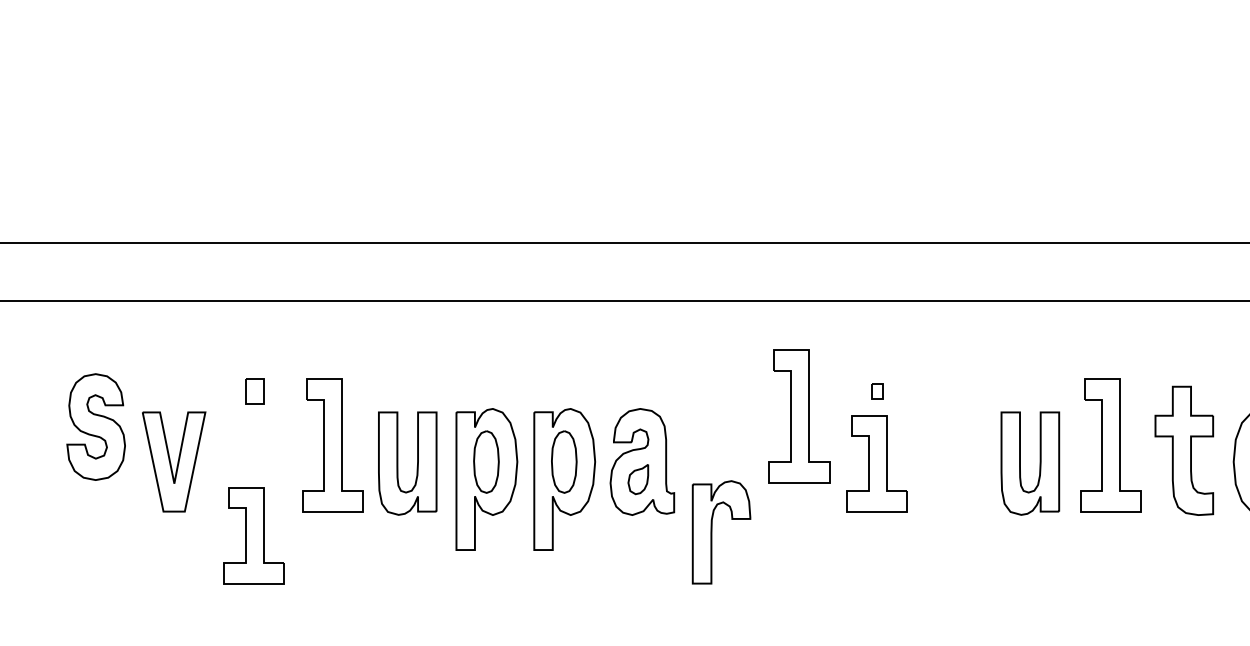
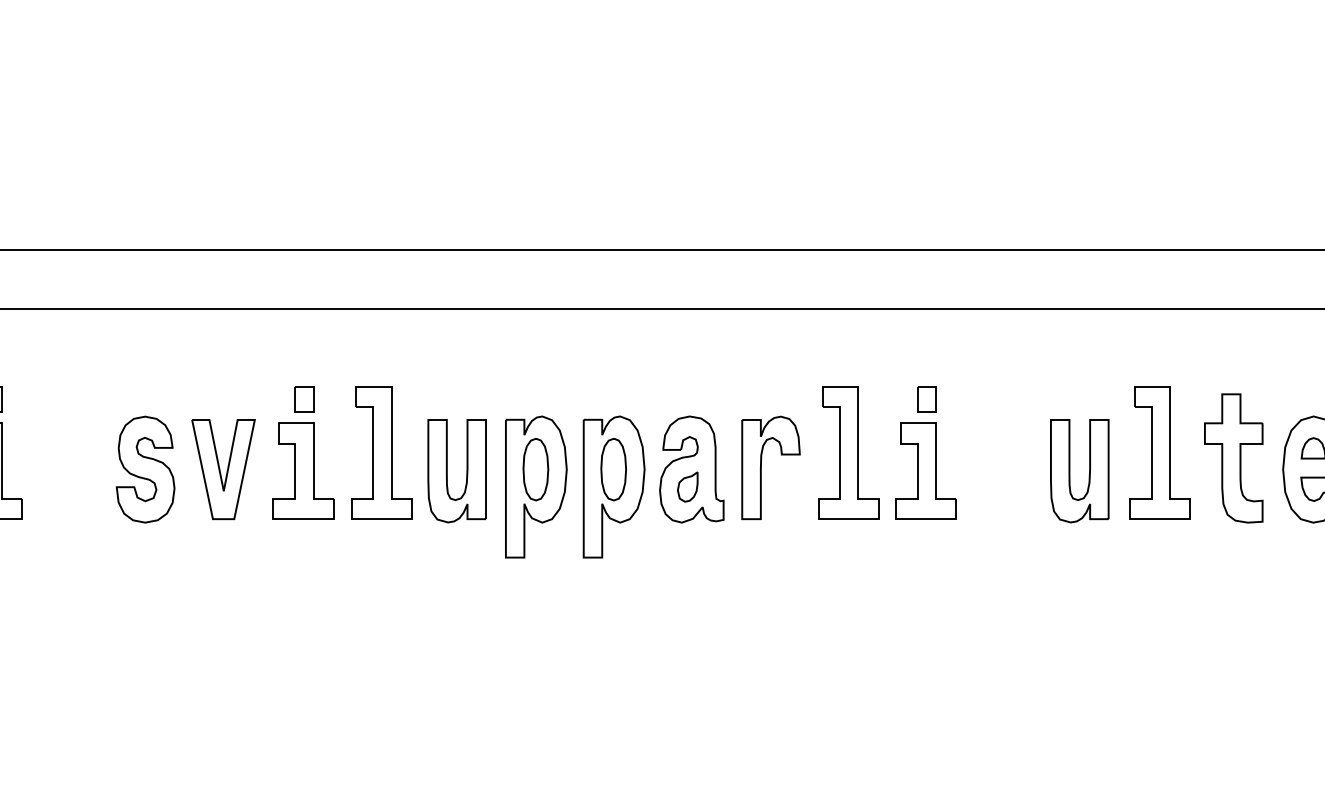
part: (877, 391) -> (926, 399), size x1.67
part: (799, 415) -> (848, 452), moved
part: (96, 426) -> (145, 469), moved
part: (712, 531) -> (761, 467), moved
part: (254, 534) -> (303, 470), moved

